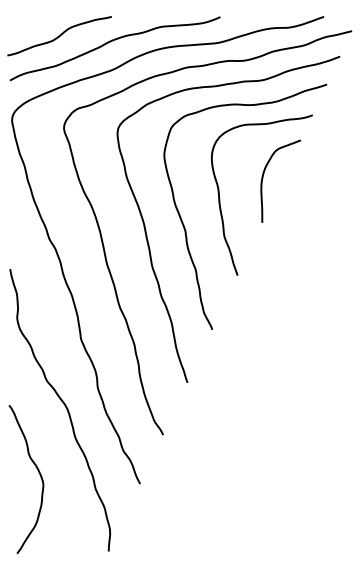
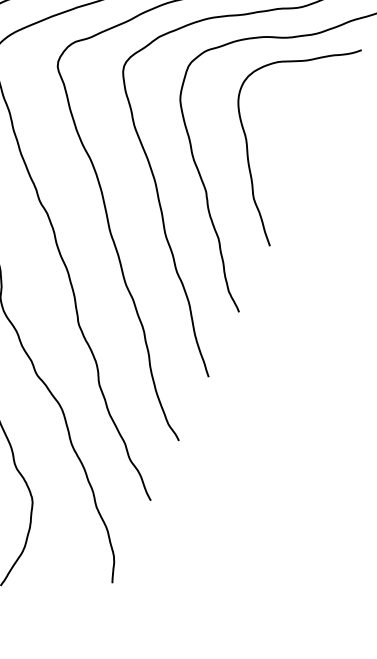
curve: (264, 174) -> (302, 122), removed

